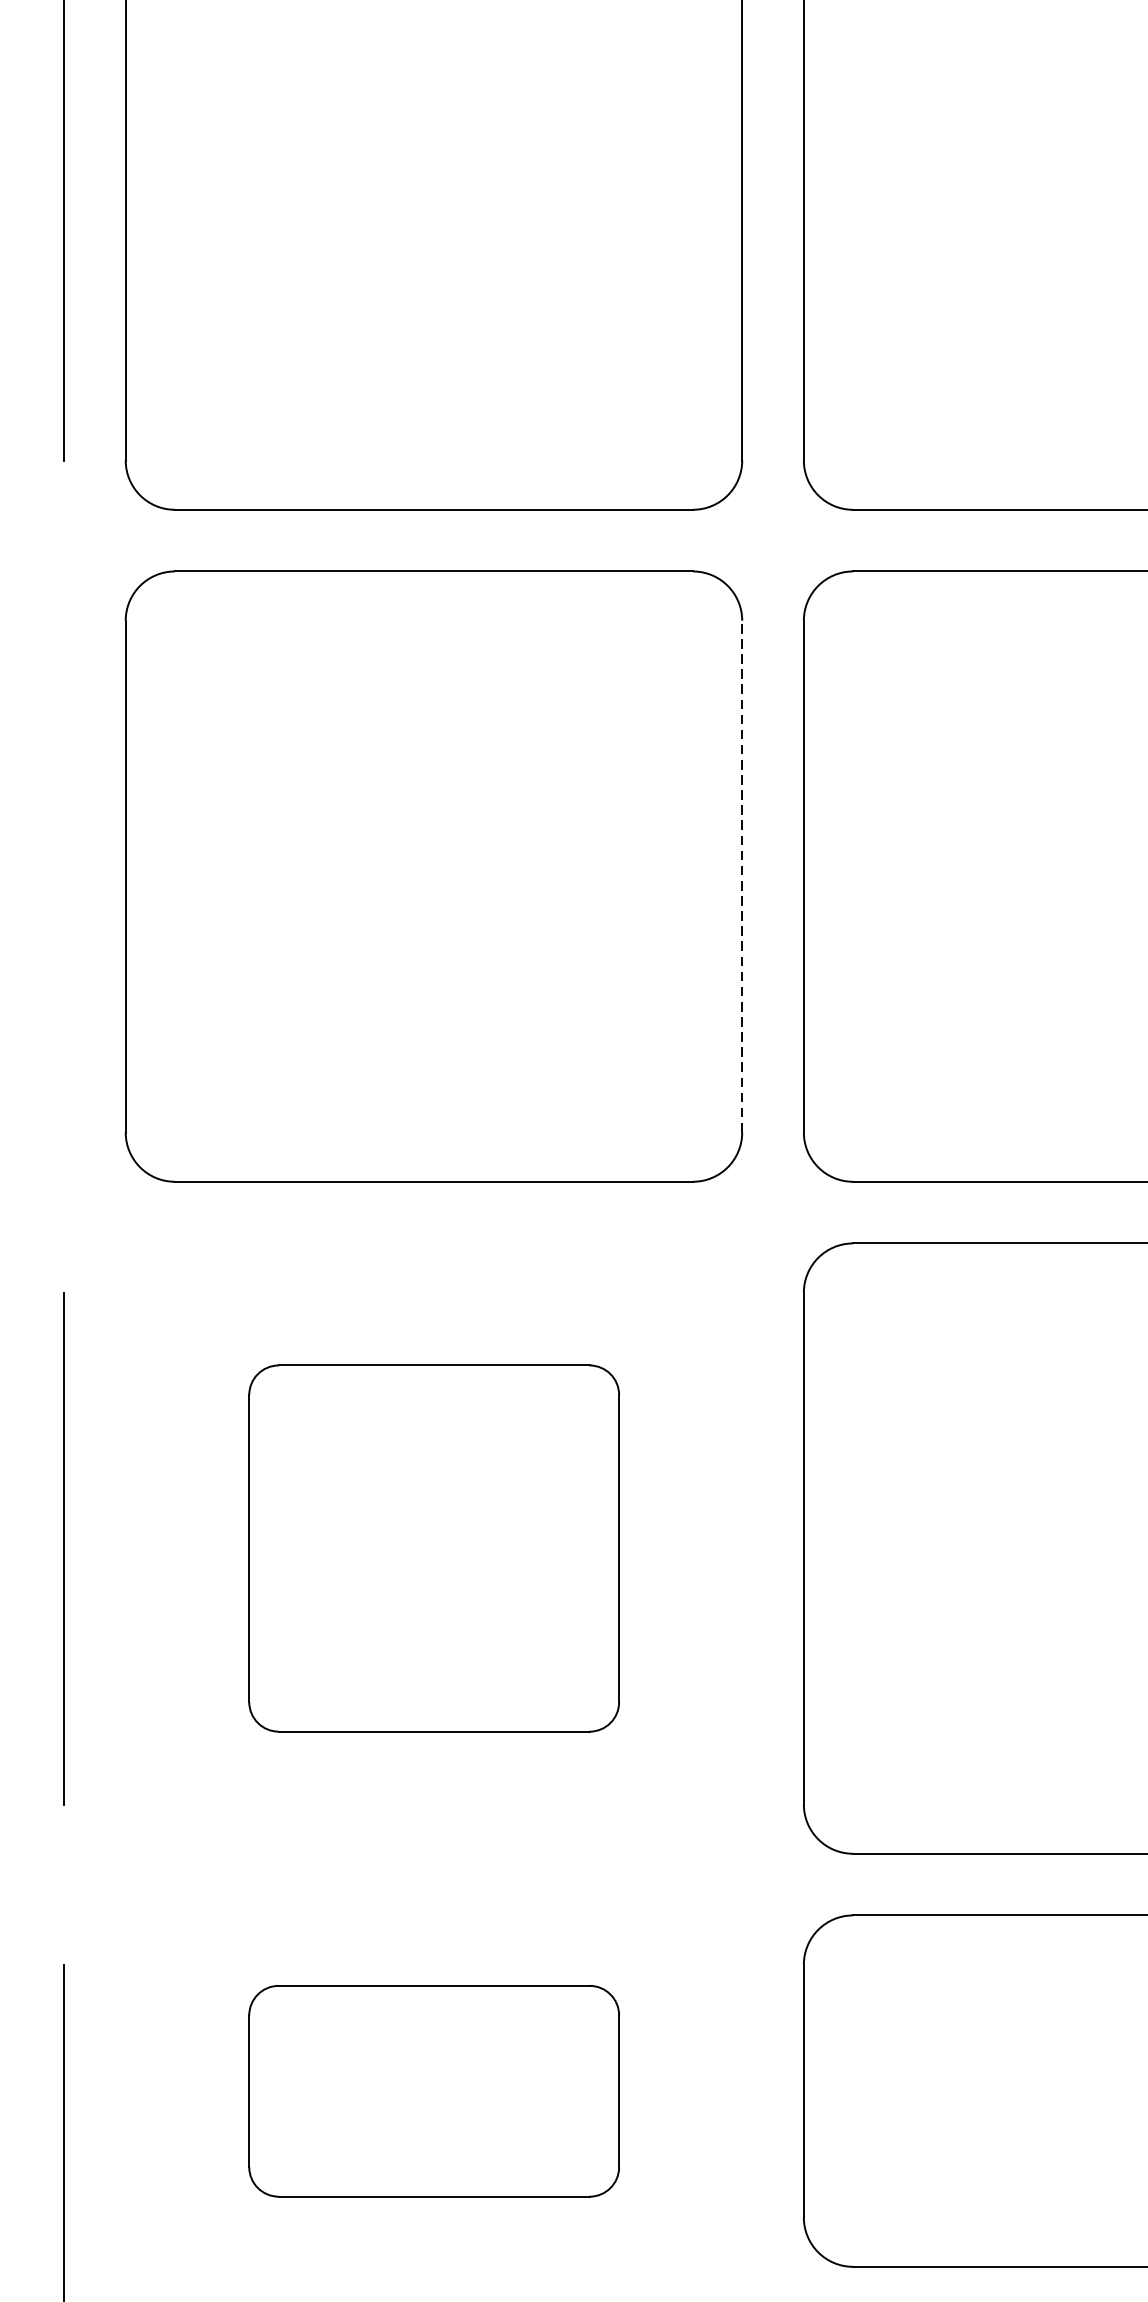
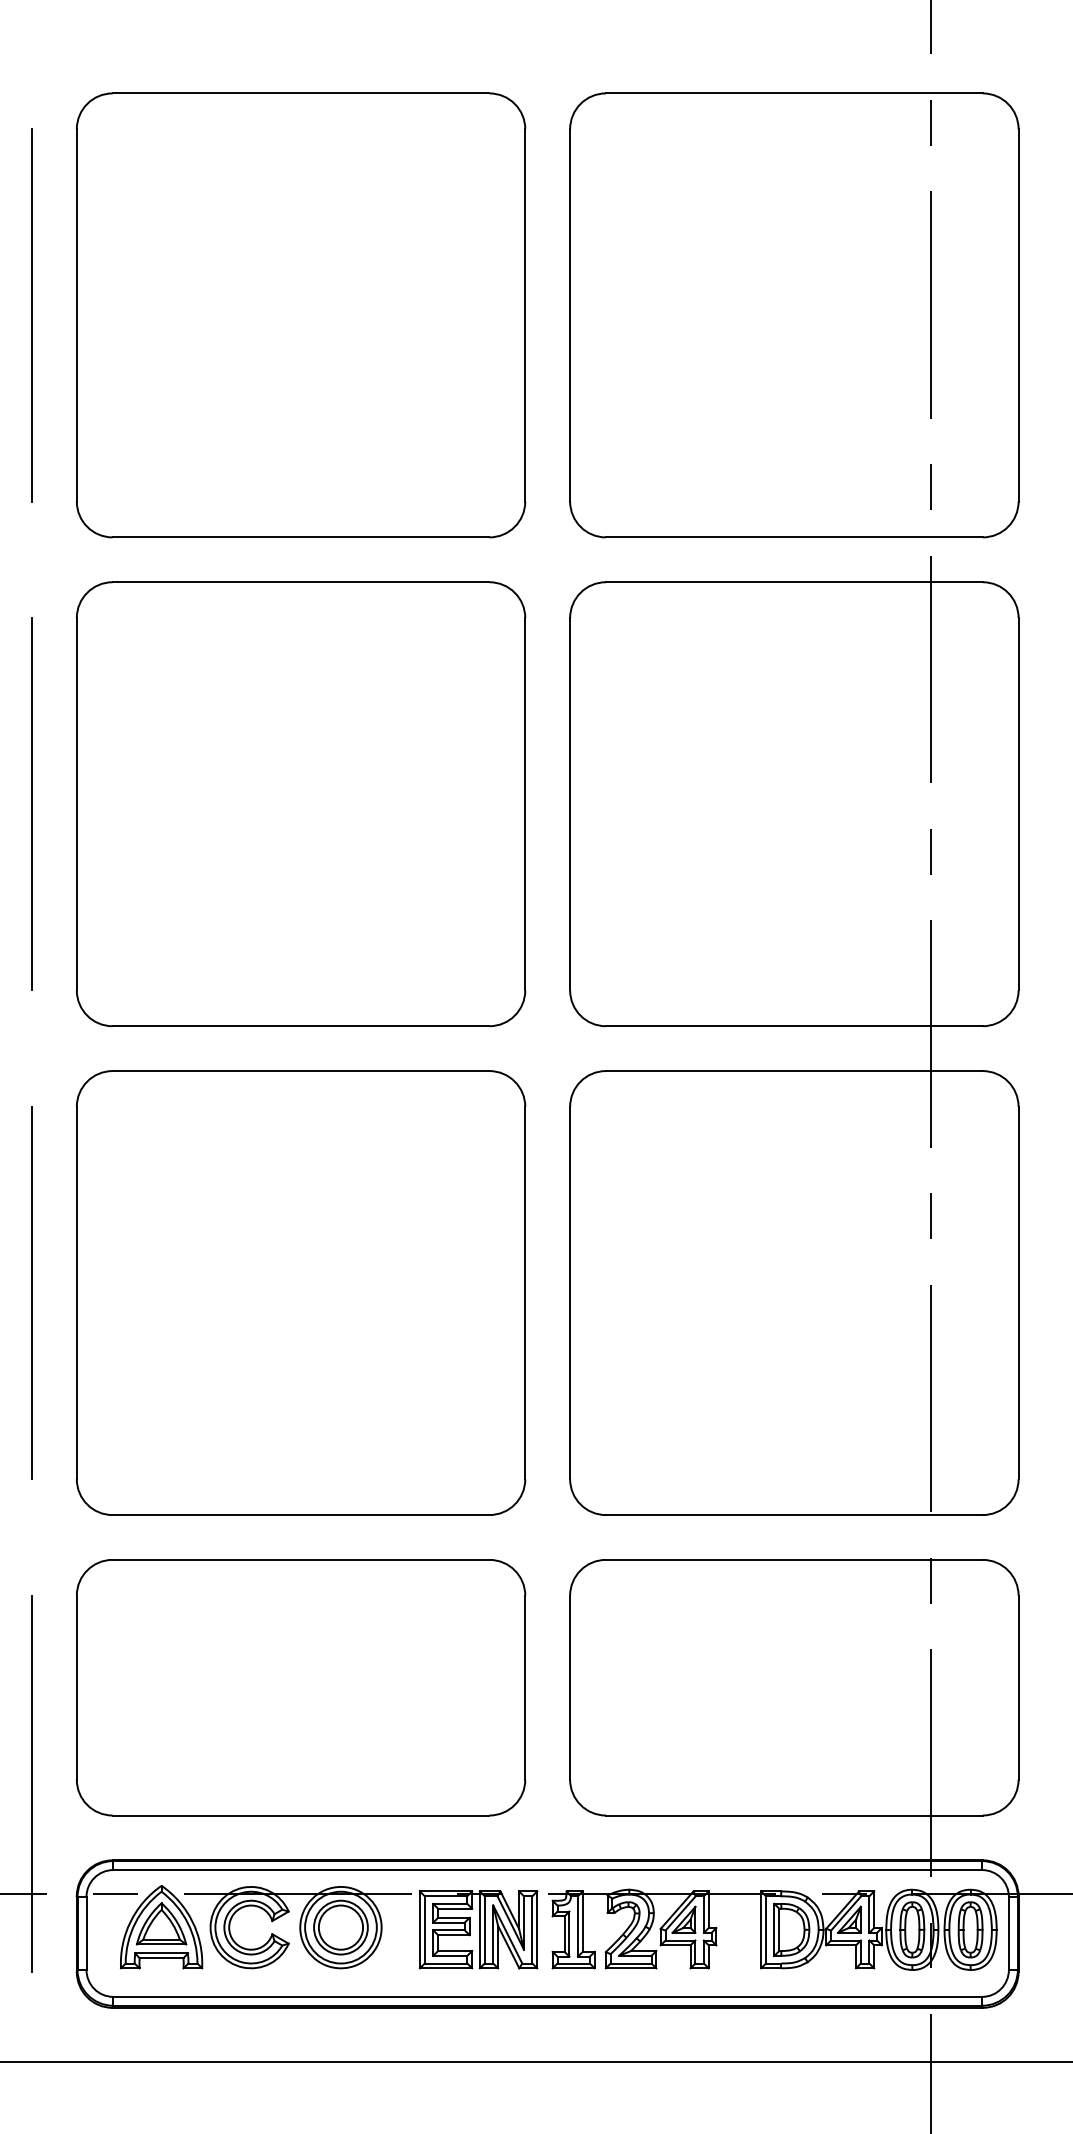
line: (742, 875) -> (525, 803), dashed -> solid
line: (63, 876) -> (31, 804), added
part: (434, 1547) -> (301, 1292), size x1.67
part: (434, 2090) -> (301, 1687), size x1.67

